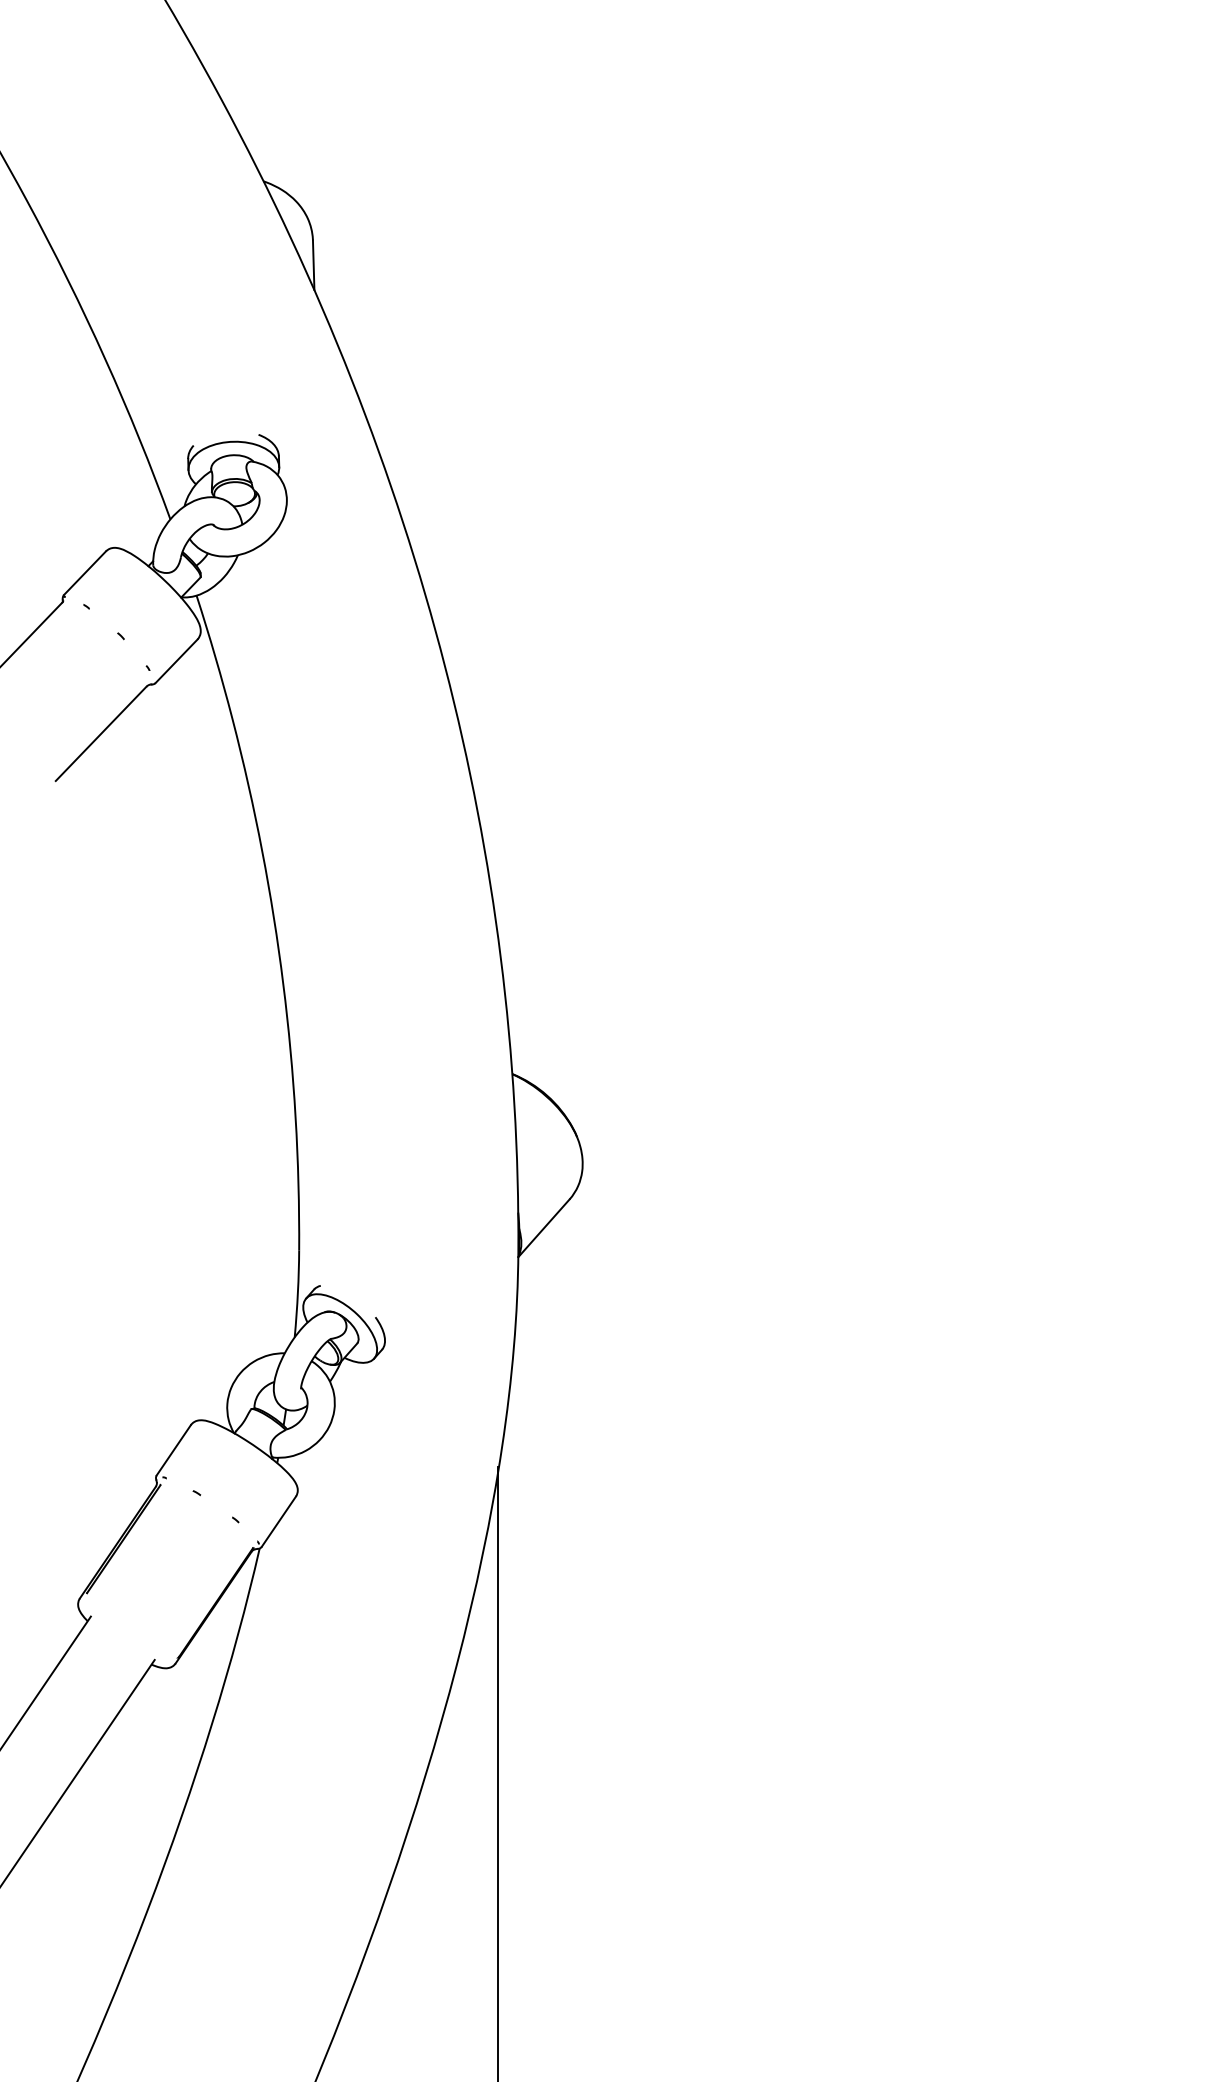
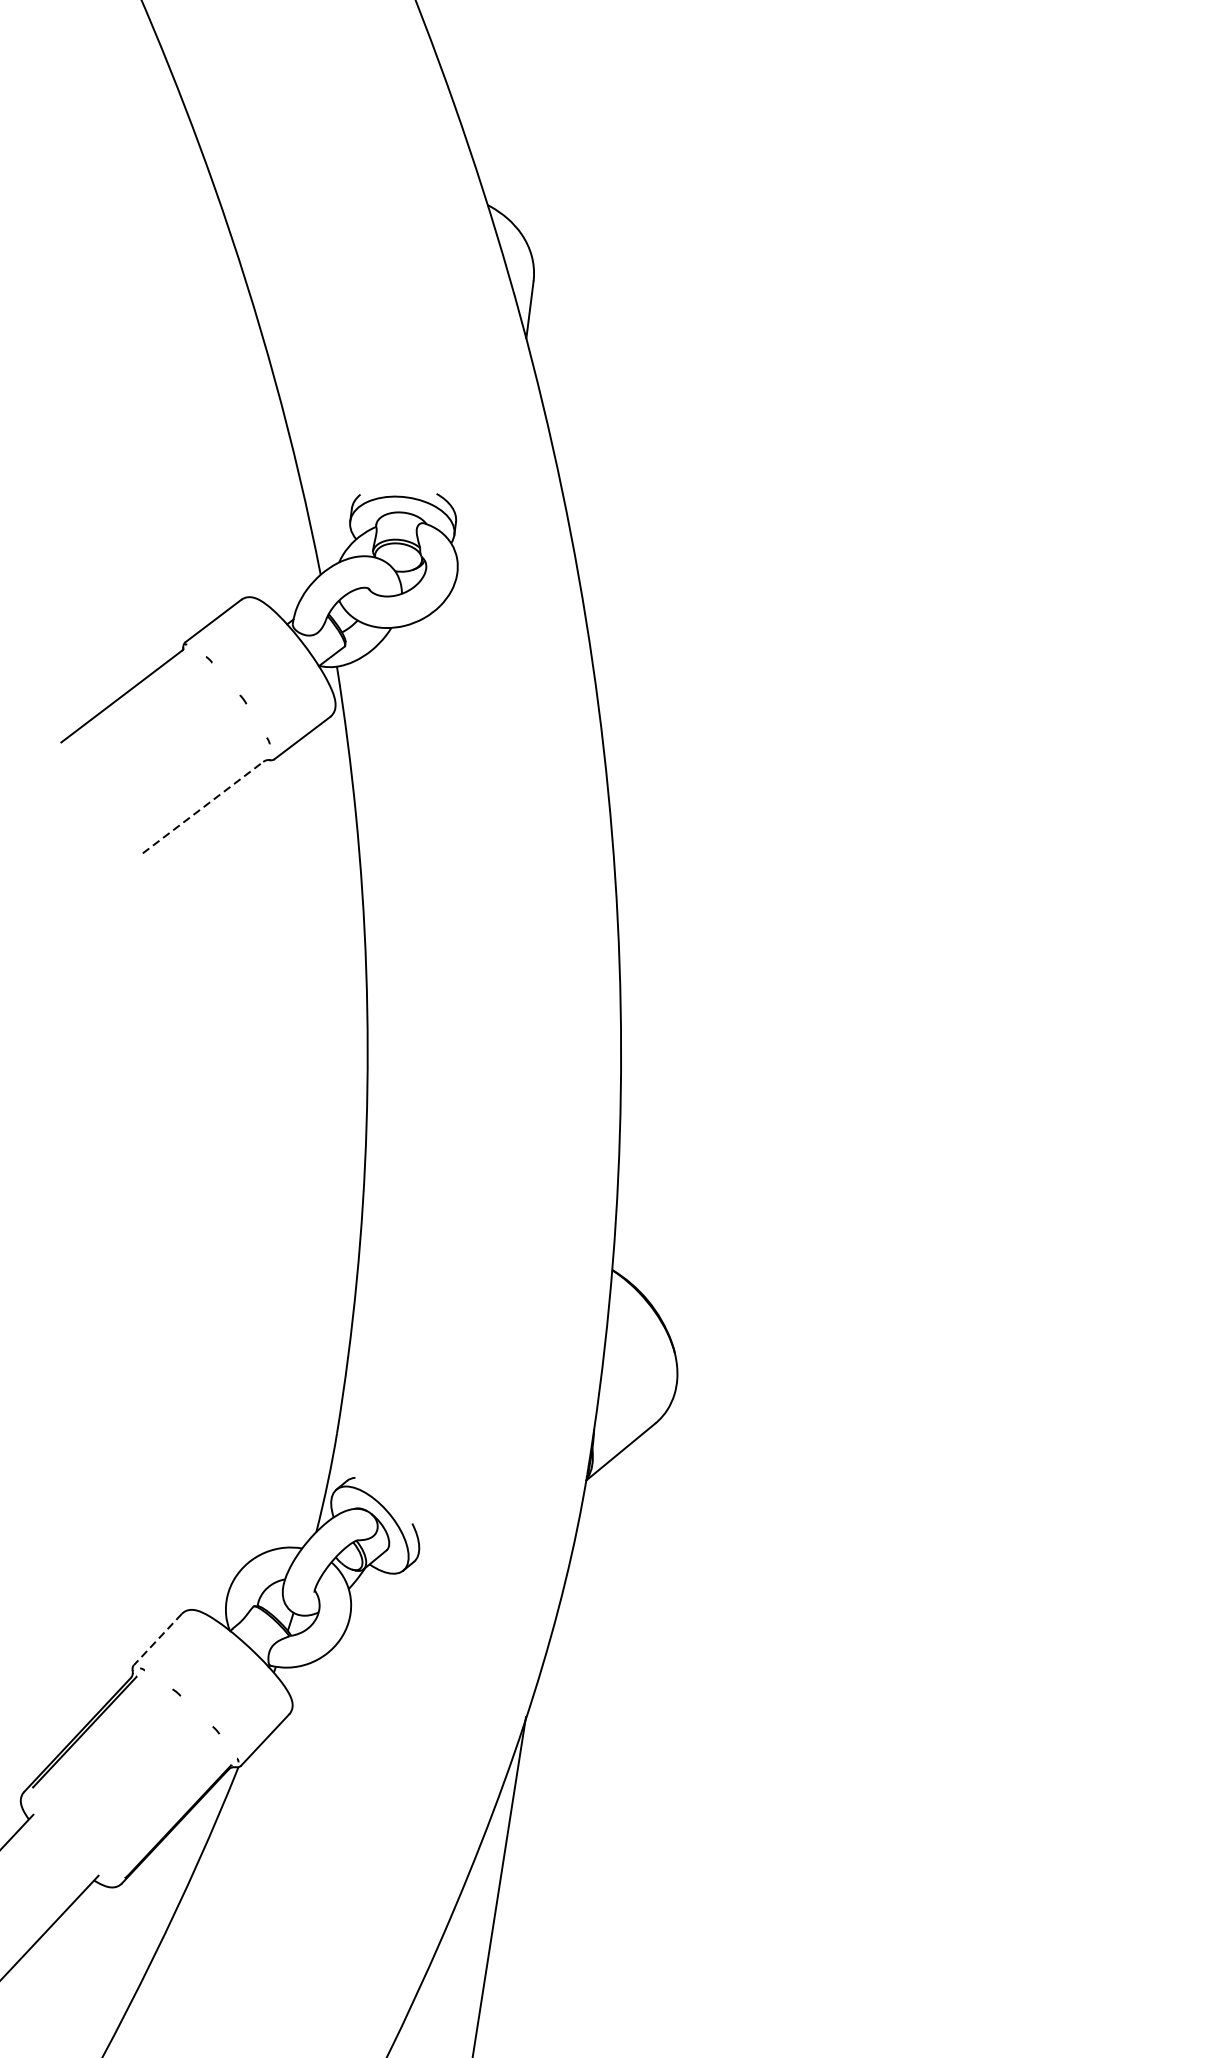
line: (101, 733) -> (203, 807), solid -> dashed
line: (173, 1450) -> (157, 1639), solid -> dashed

